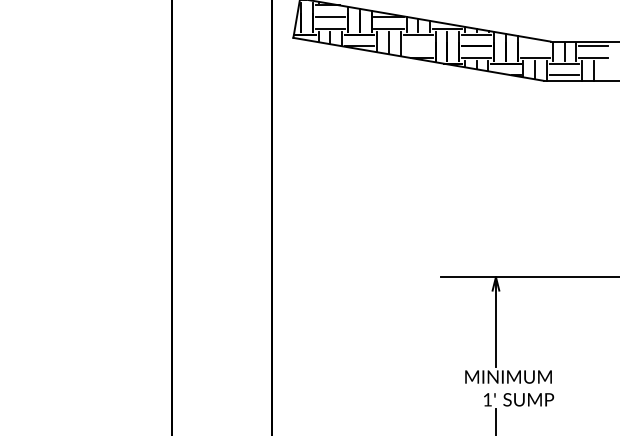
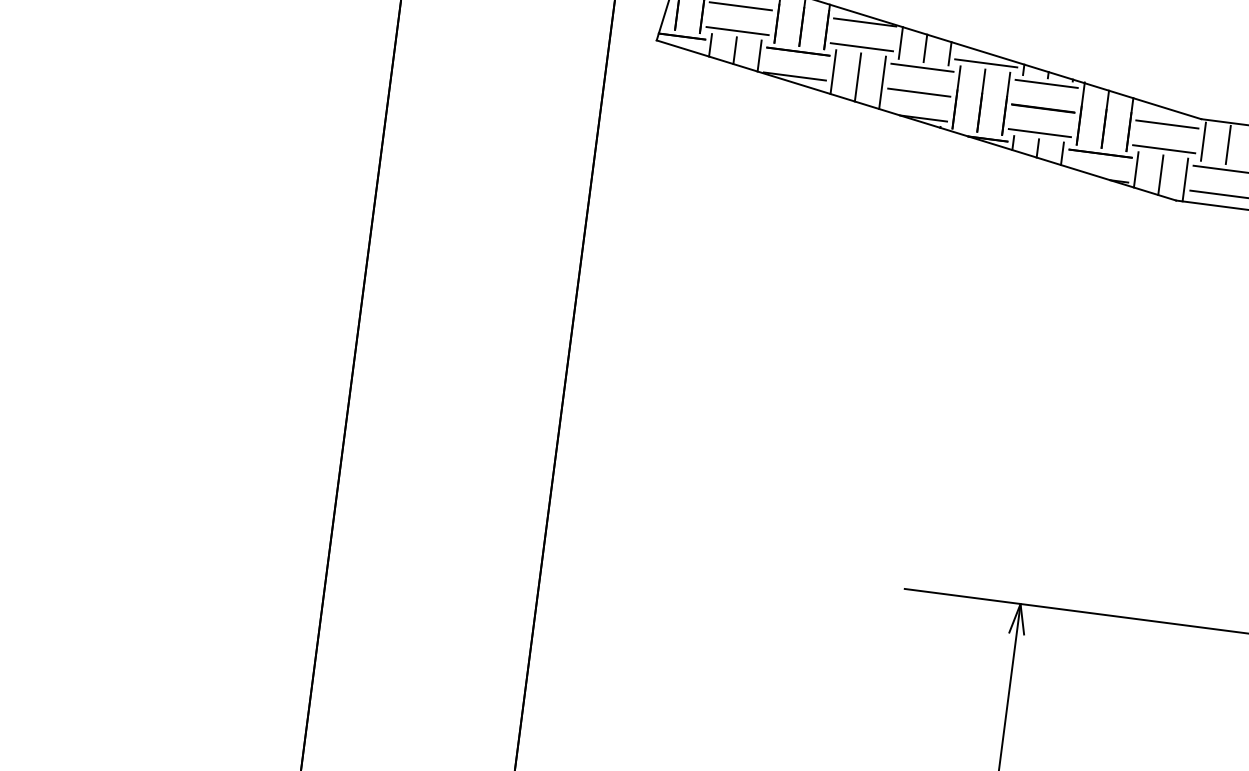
line: (417, 46) -> (917, 92), added
line: (534, 46) -> (1165, 125), added

